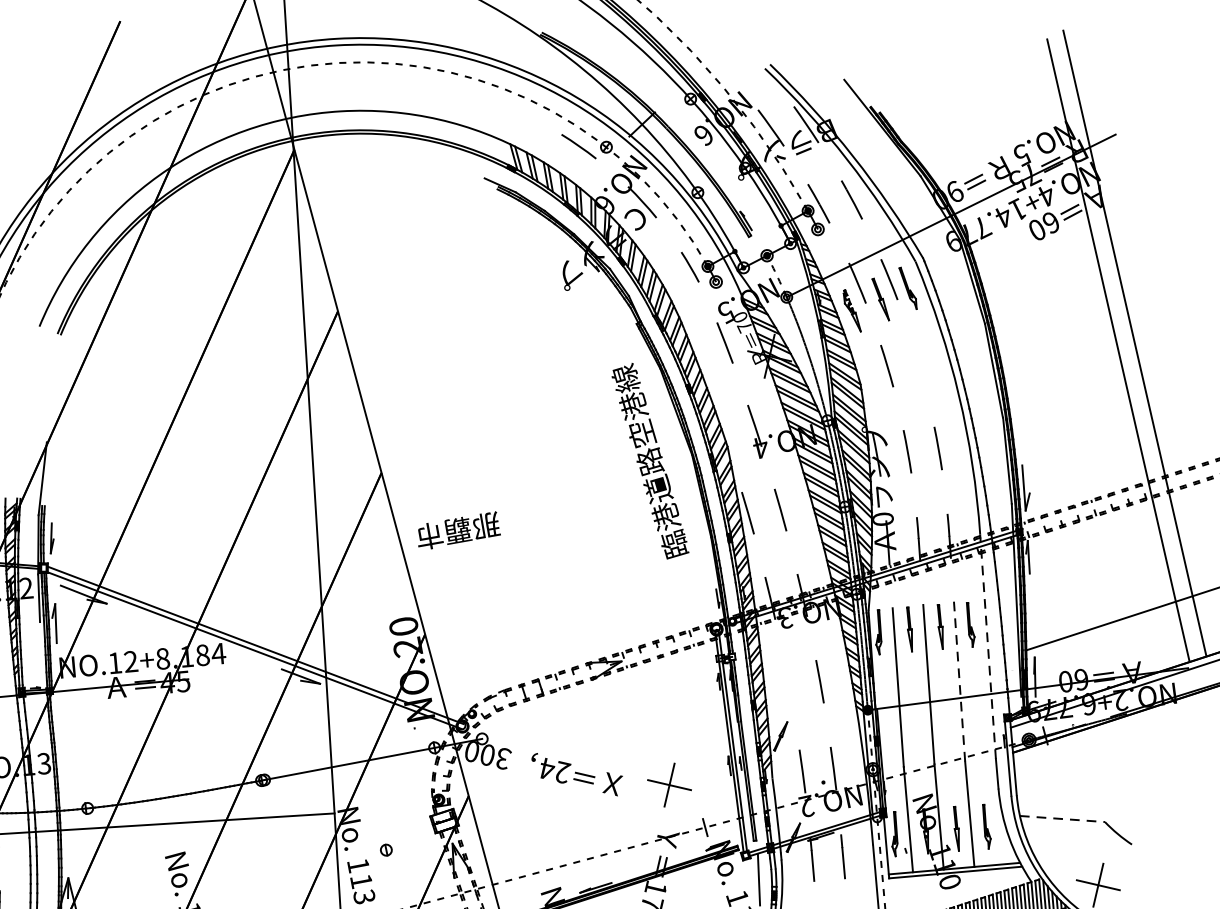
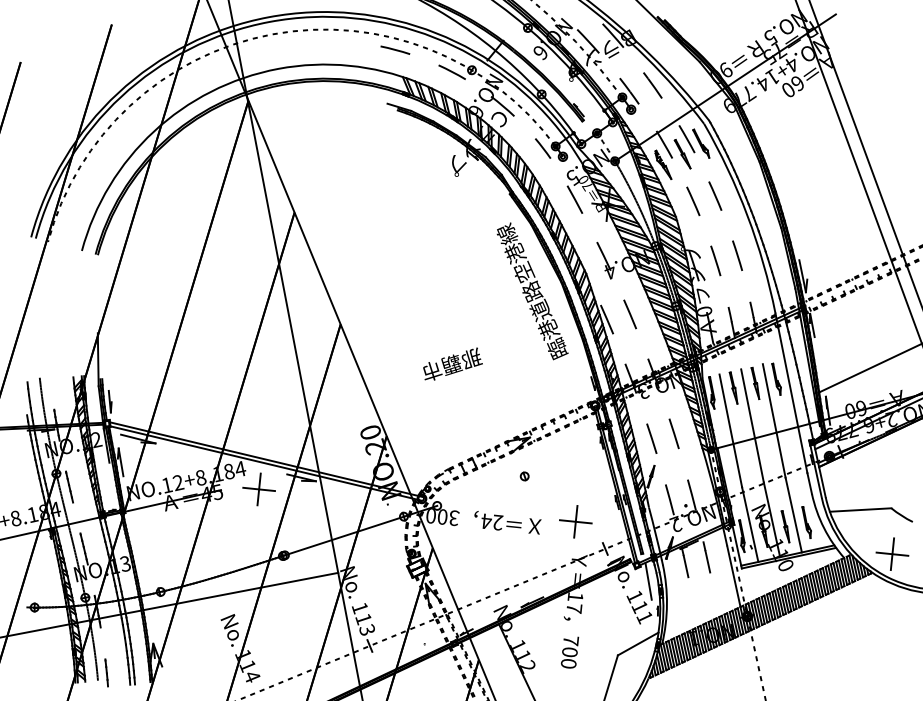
line: (505, 105) -> (395, 49), added
line: (918, 361) -> (715, 195), added
text: (459, 529) -> (452, 363), moved
line: (988, 645) -> (791, 392), dashed -> solid
line: (960, 681) -> (774, 420), dashed -> solid
line: (788, 684) -> (651, 438), added
part: (239, 685) -> (258, 489), added
line: (1062, 819) -> (860, 510), dashed -> solid
part: (386, 850) -> (524, 476), moved

